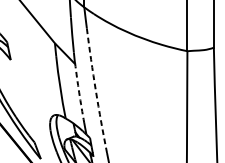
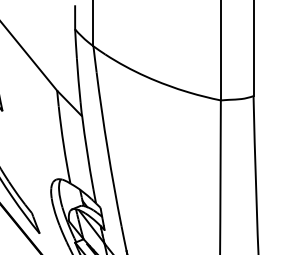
arc: (95, 90) -> (107, 149), dashed -> solid
arc: (79, 92) -> (87, 151), dashed -> solid

